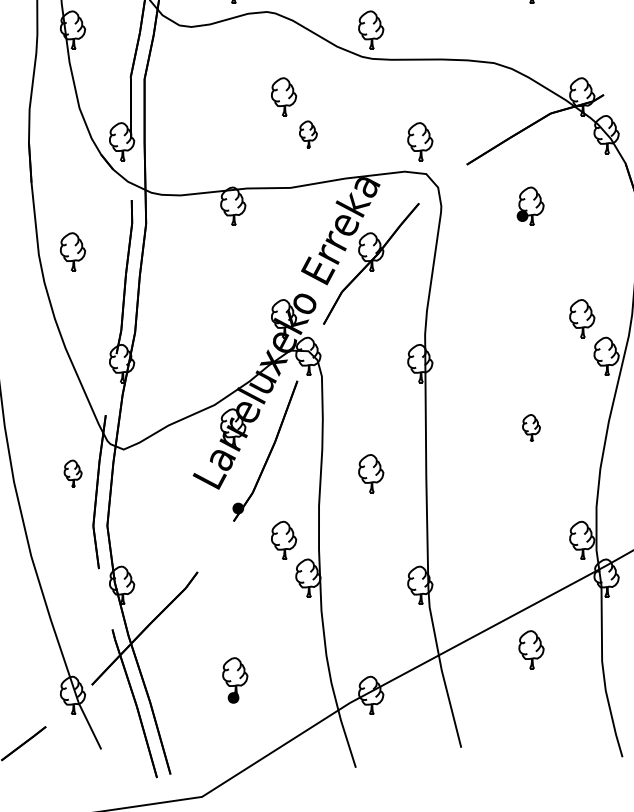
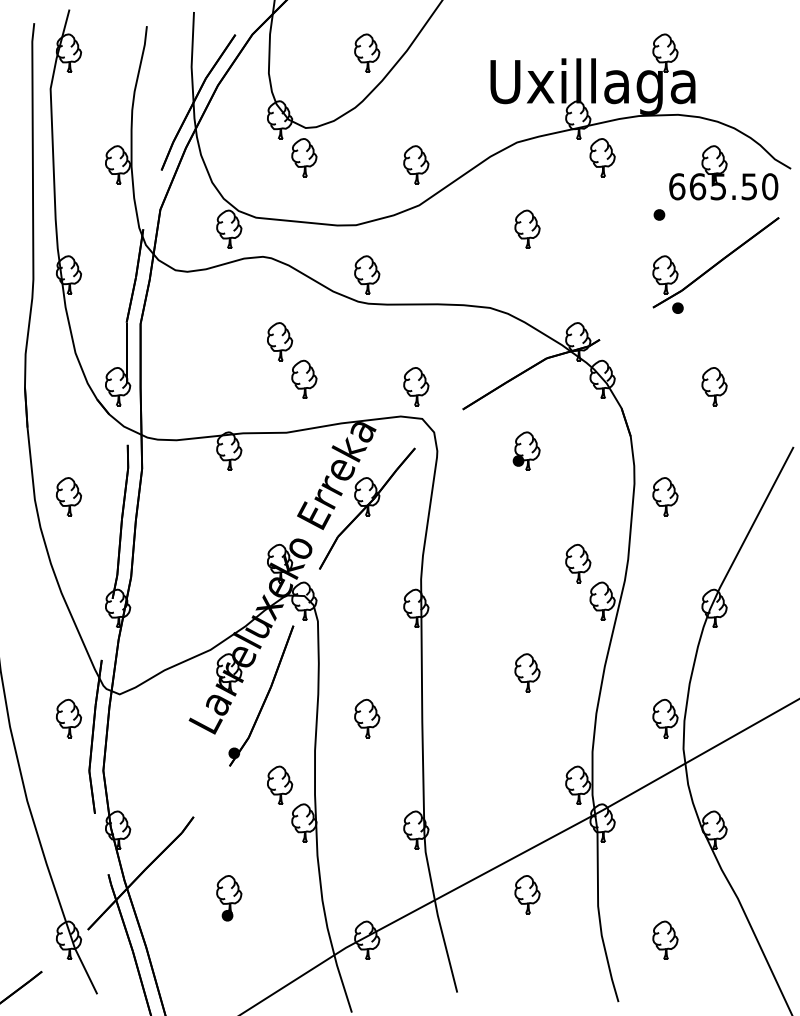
part: (308, 133) -> (304, 378), size x1.43
part: (531, 427) -> (527, 672), size x1.43
part: (73, 473) -> (69, 718), size x1.43
part: (235, 680) -> (229, 898), moved

